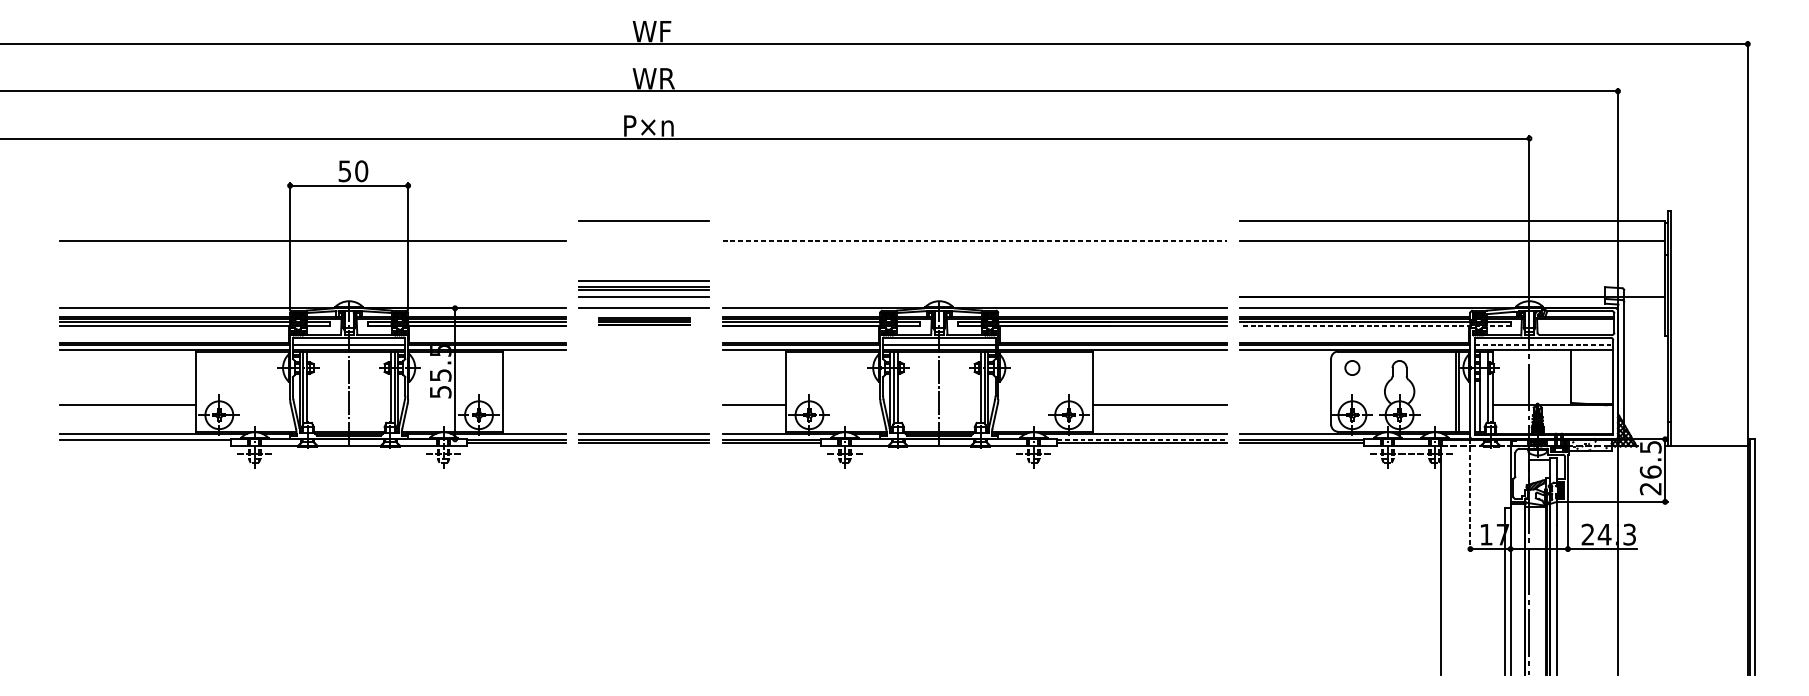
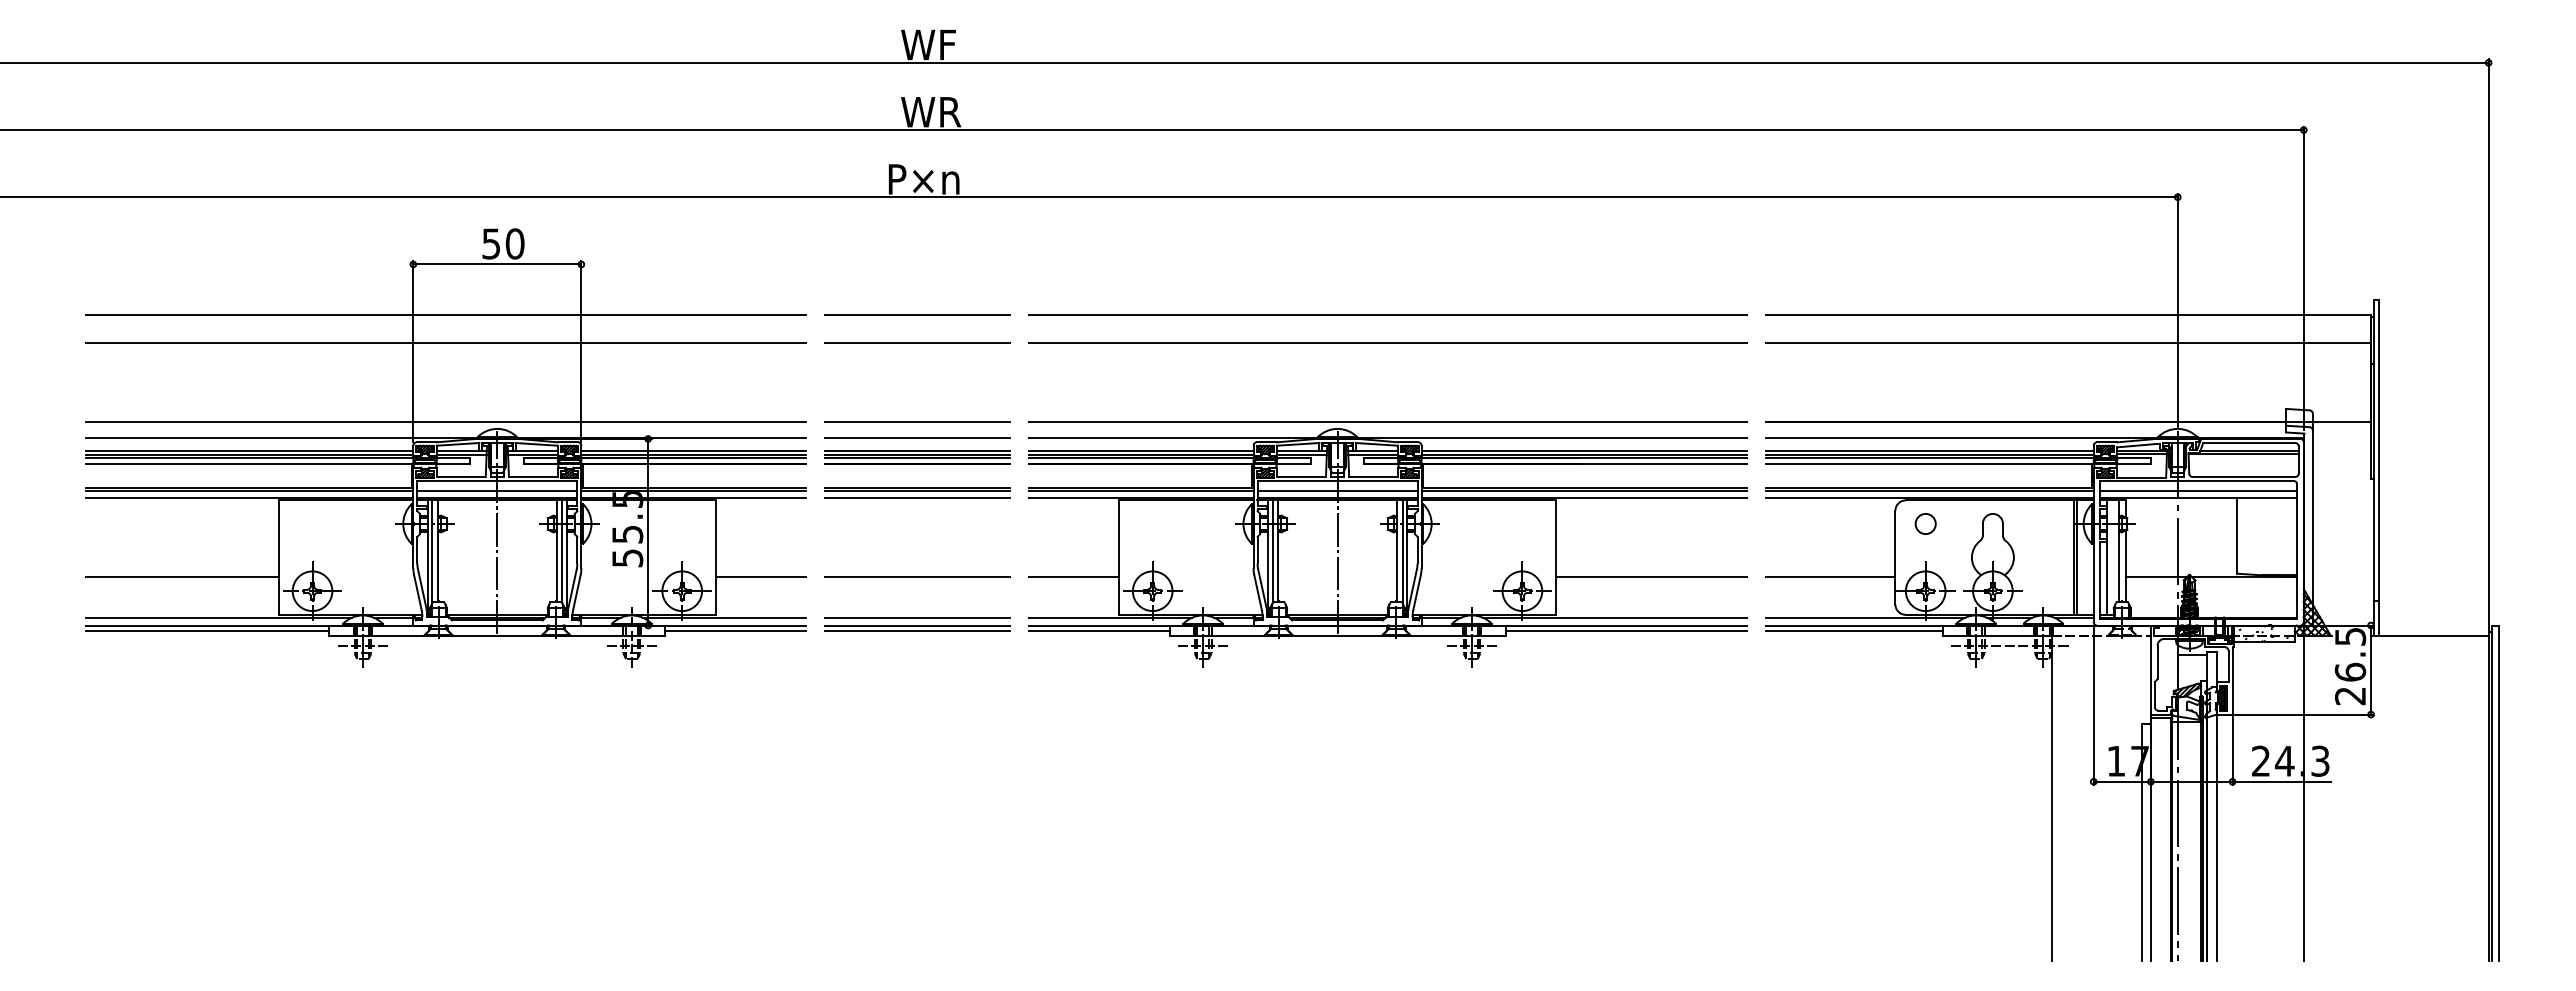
line: (312, 220) -> (445, 314), added
line: (974, 220) -> (1387, 314), added
line: (644, 240) -> (917, 342), added
line: (974, 240) -> (1387, 342), dashed -> solid
part: (644, 286) -> (917, 407), removed
line: (312, 296) -> (445, 422), added
line: (974, 296) -> (1387, 422), added
part: (644, 321) -> (917, 457), size x1.43
line: (1374, 326) -> (1957, 464), dashed -> solid
part: (644, 345) -> (917, 492), added
line: (1544, 345) -> (2199, 491), dashed -> solid
line: (533, 405) -> (760, 577), added
line: (644, 405) -> (917, 577), added
line: (1285, 405) -> (1830, 577), added
line: (1142, 440) -> (1626, 626), dashed -> solid
line: (145, 442) -> (207, 630), added
line: (1470, 495) -> (2093, 705), dashed -> solid

